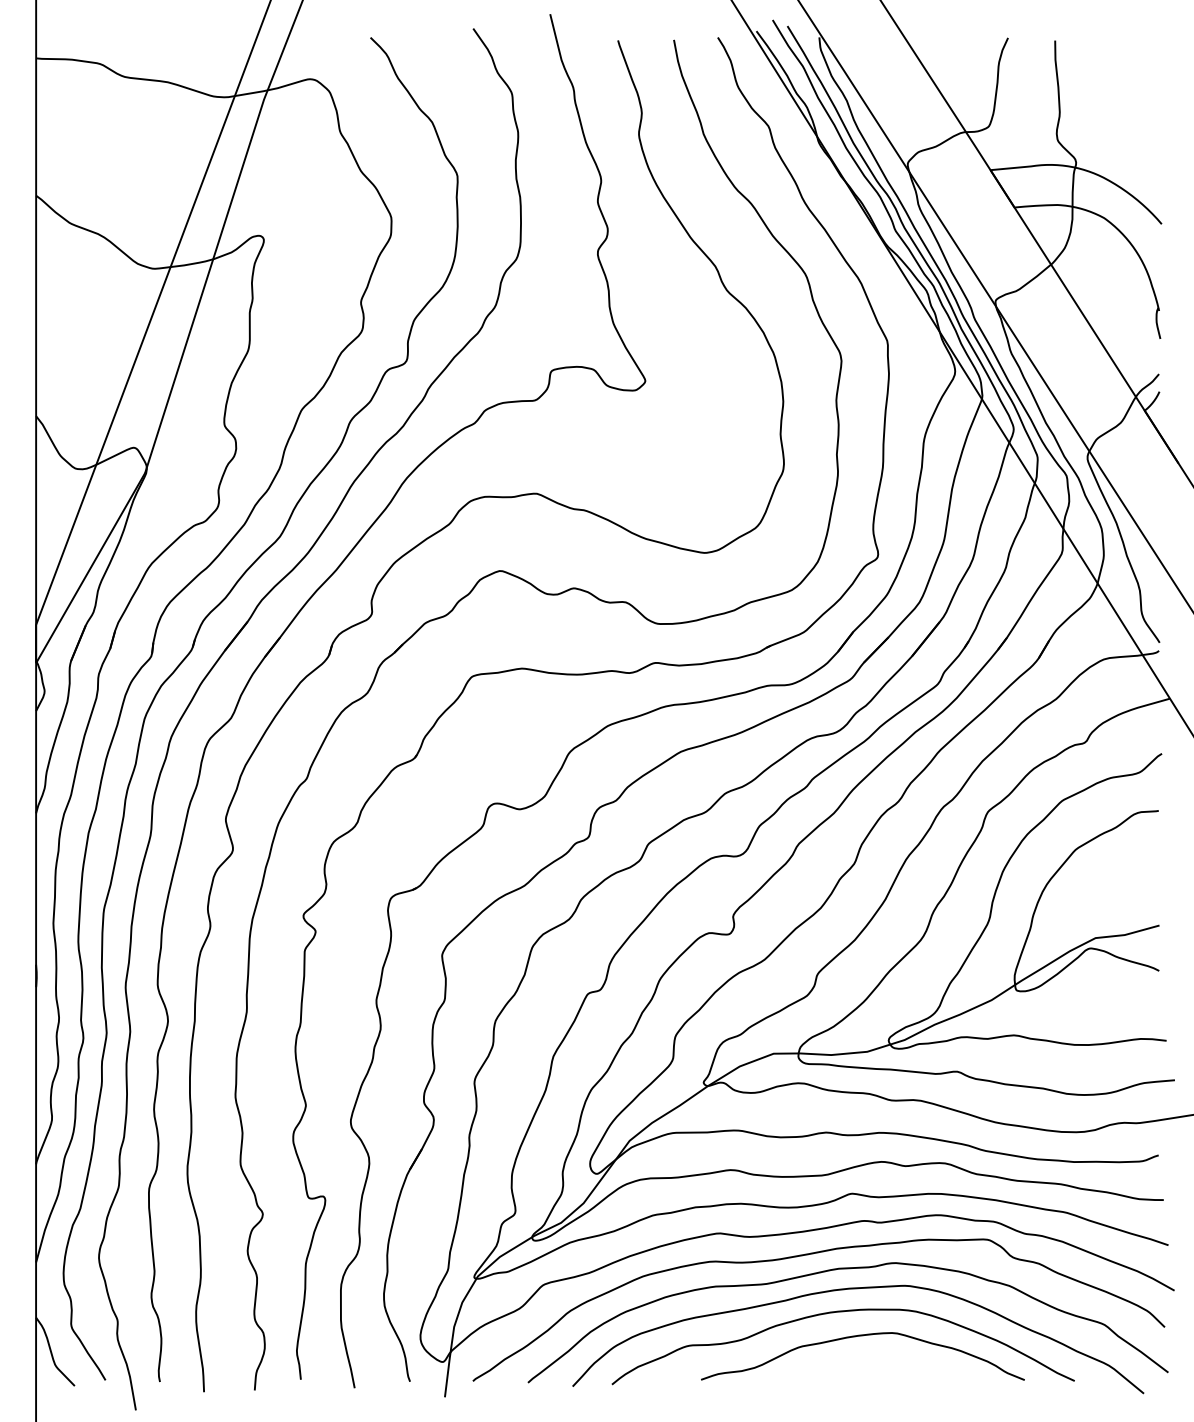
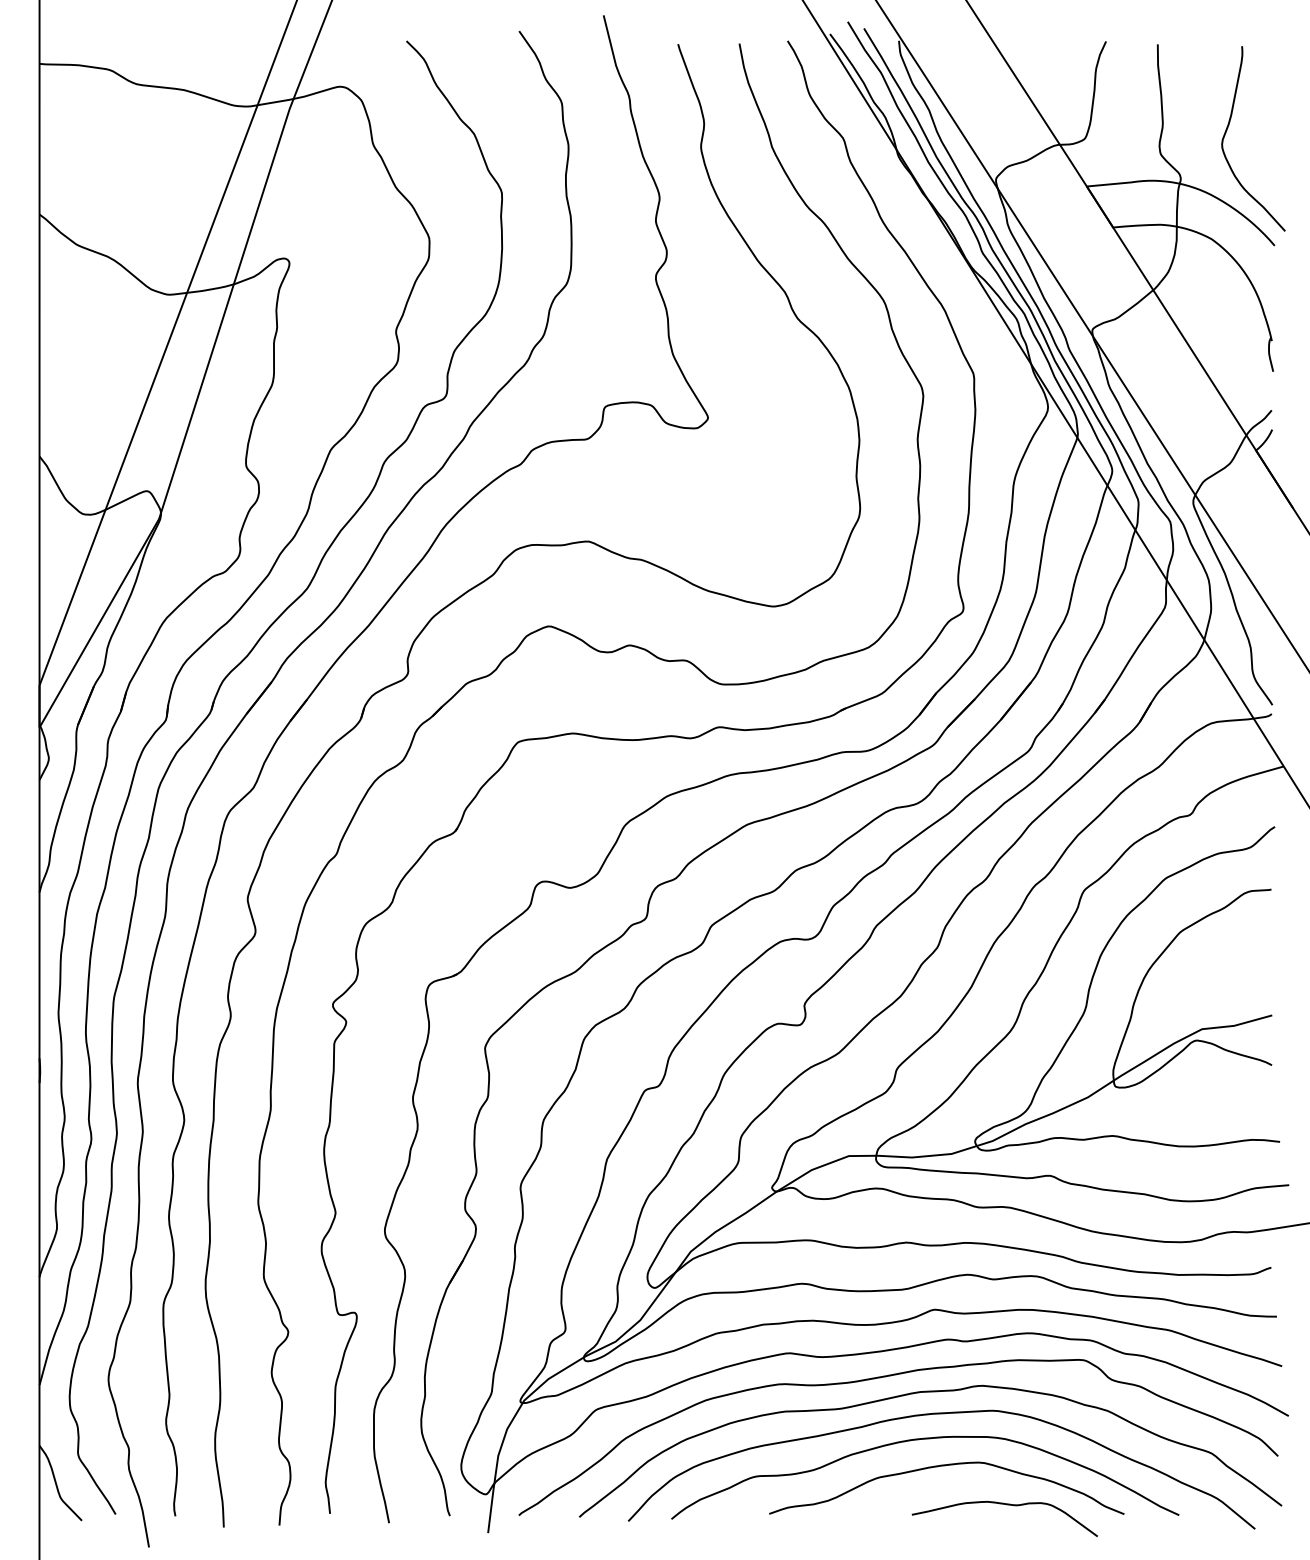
curve: (1119, 117) -> (1228, 128), added
curve: (917, 1372) -> (1006, 1505), added

